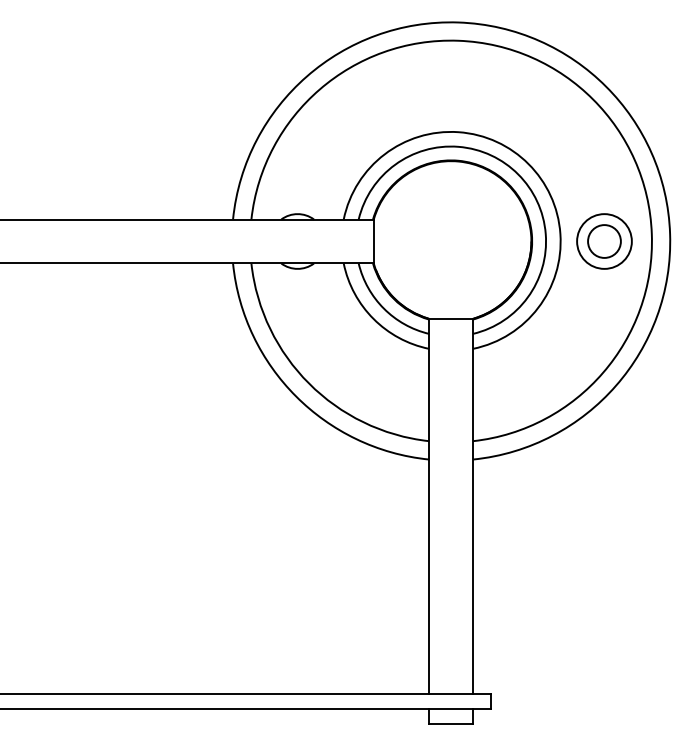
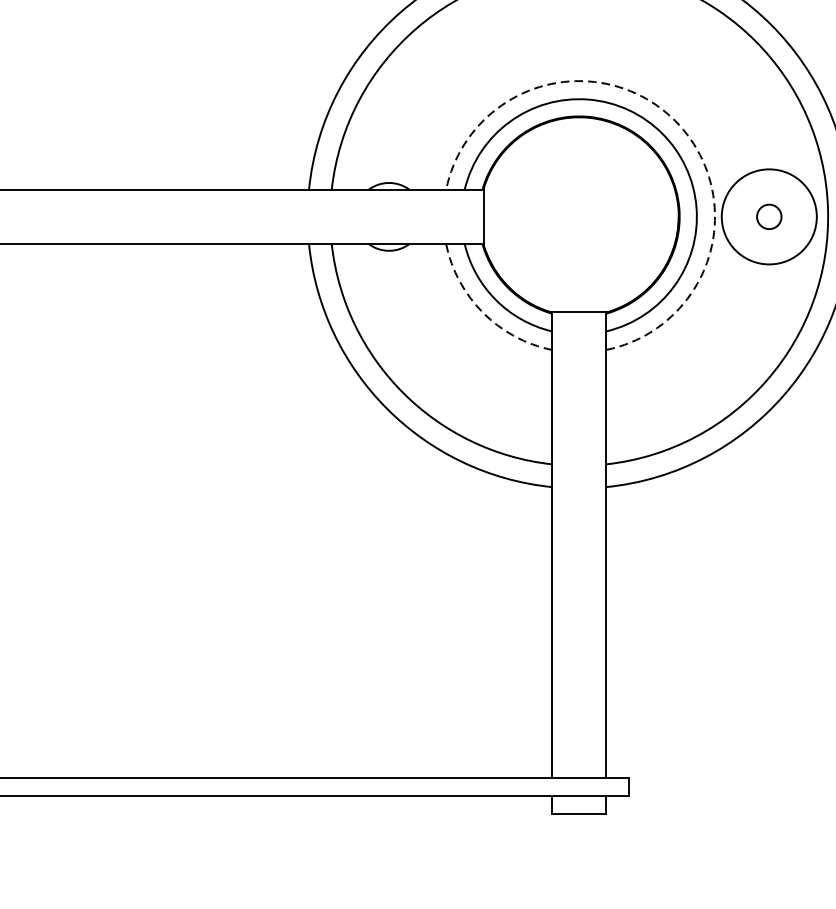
arc: (528, 164) -> (675, 121), solid -> dashed
circle: (604, 241) -> (769, 216), size x0.6
circle: (604, 241) -> (769, 216), size x1.4
arc: (373, 318) -> (483, 312), solid -> dashed

